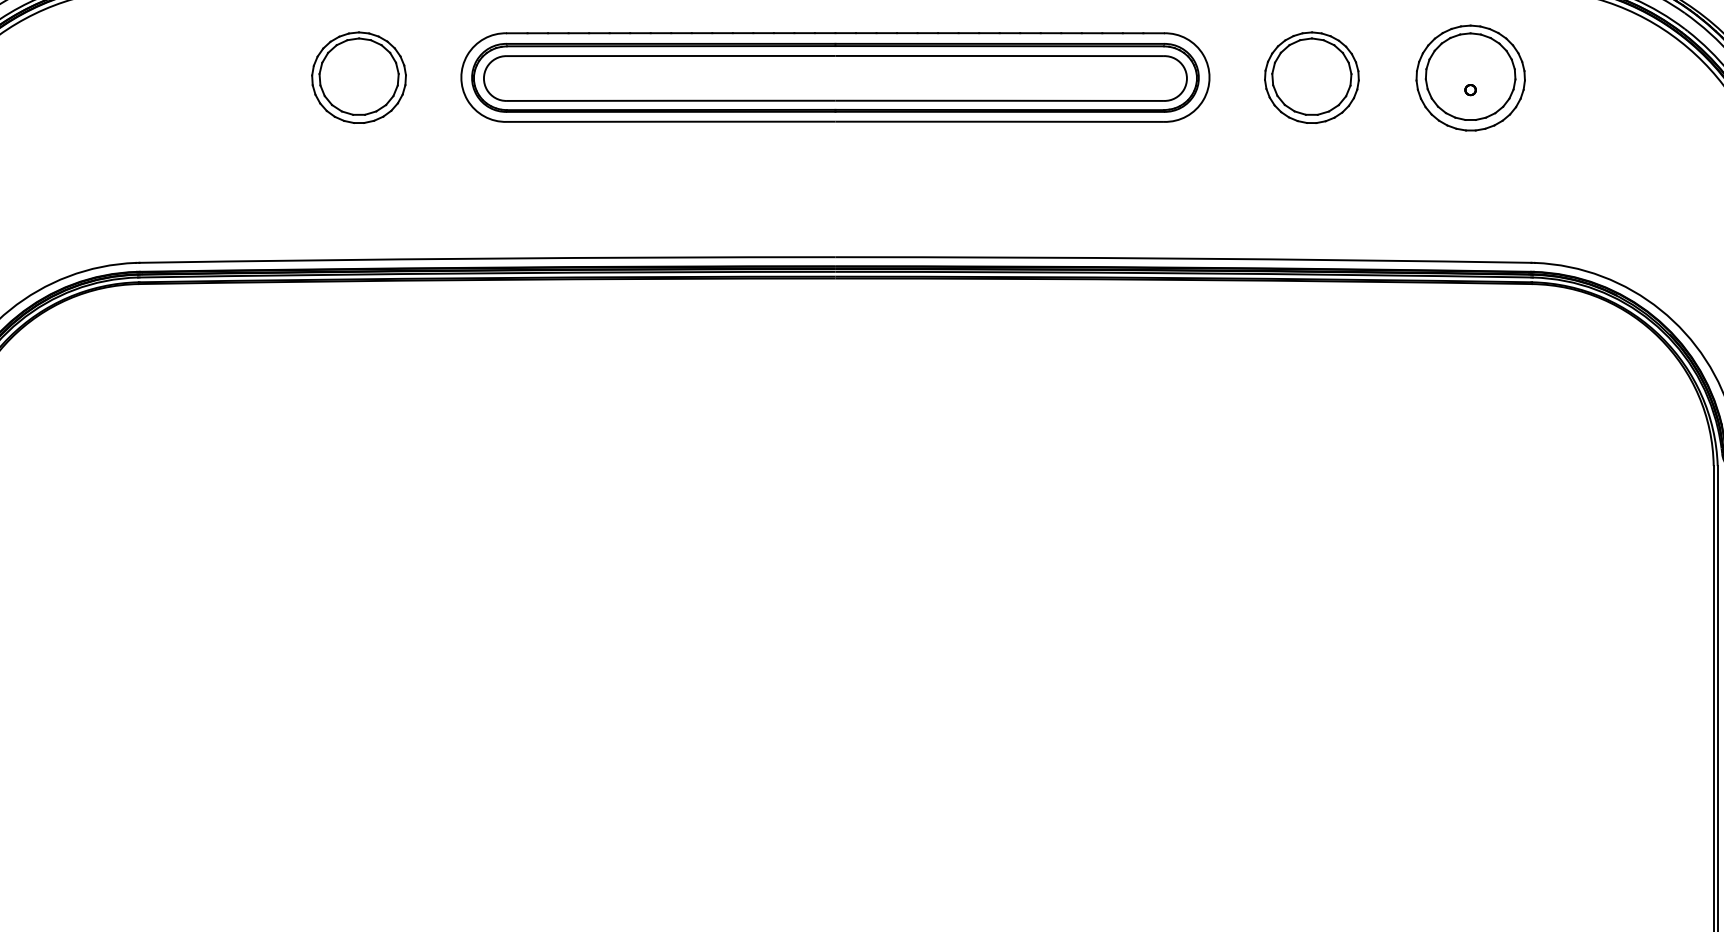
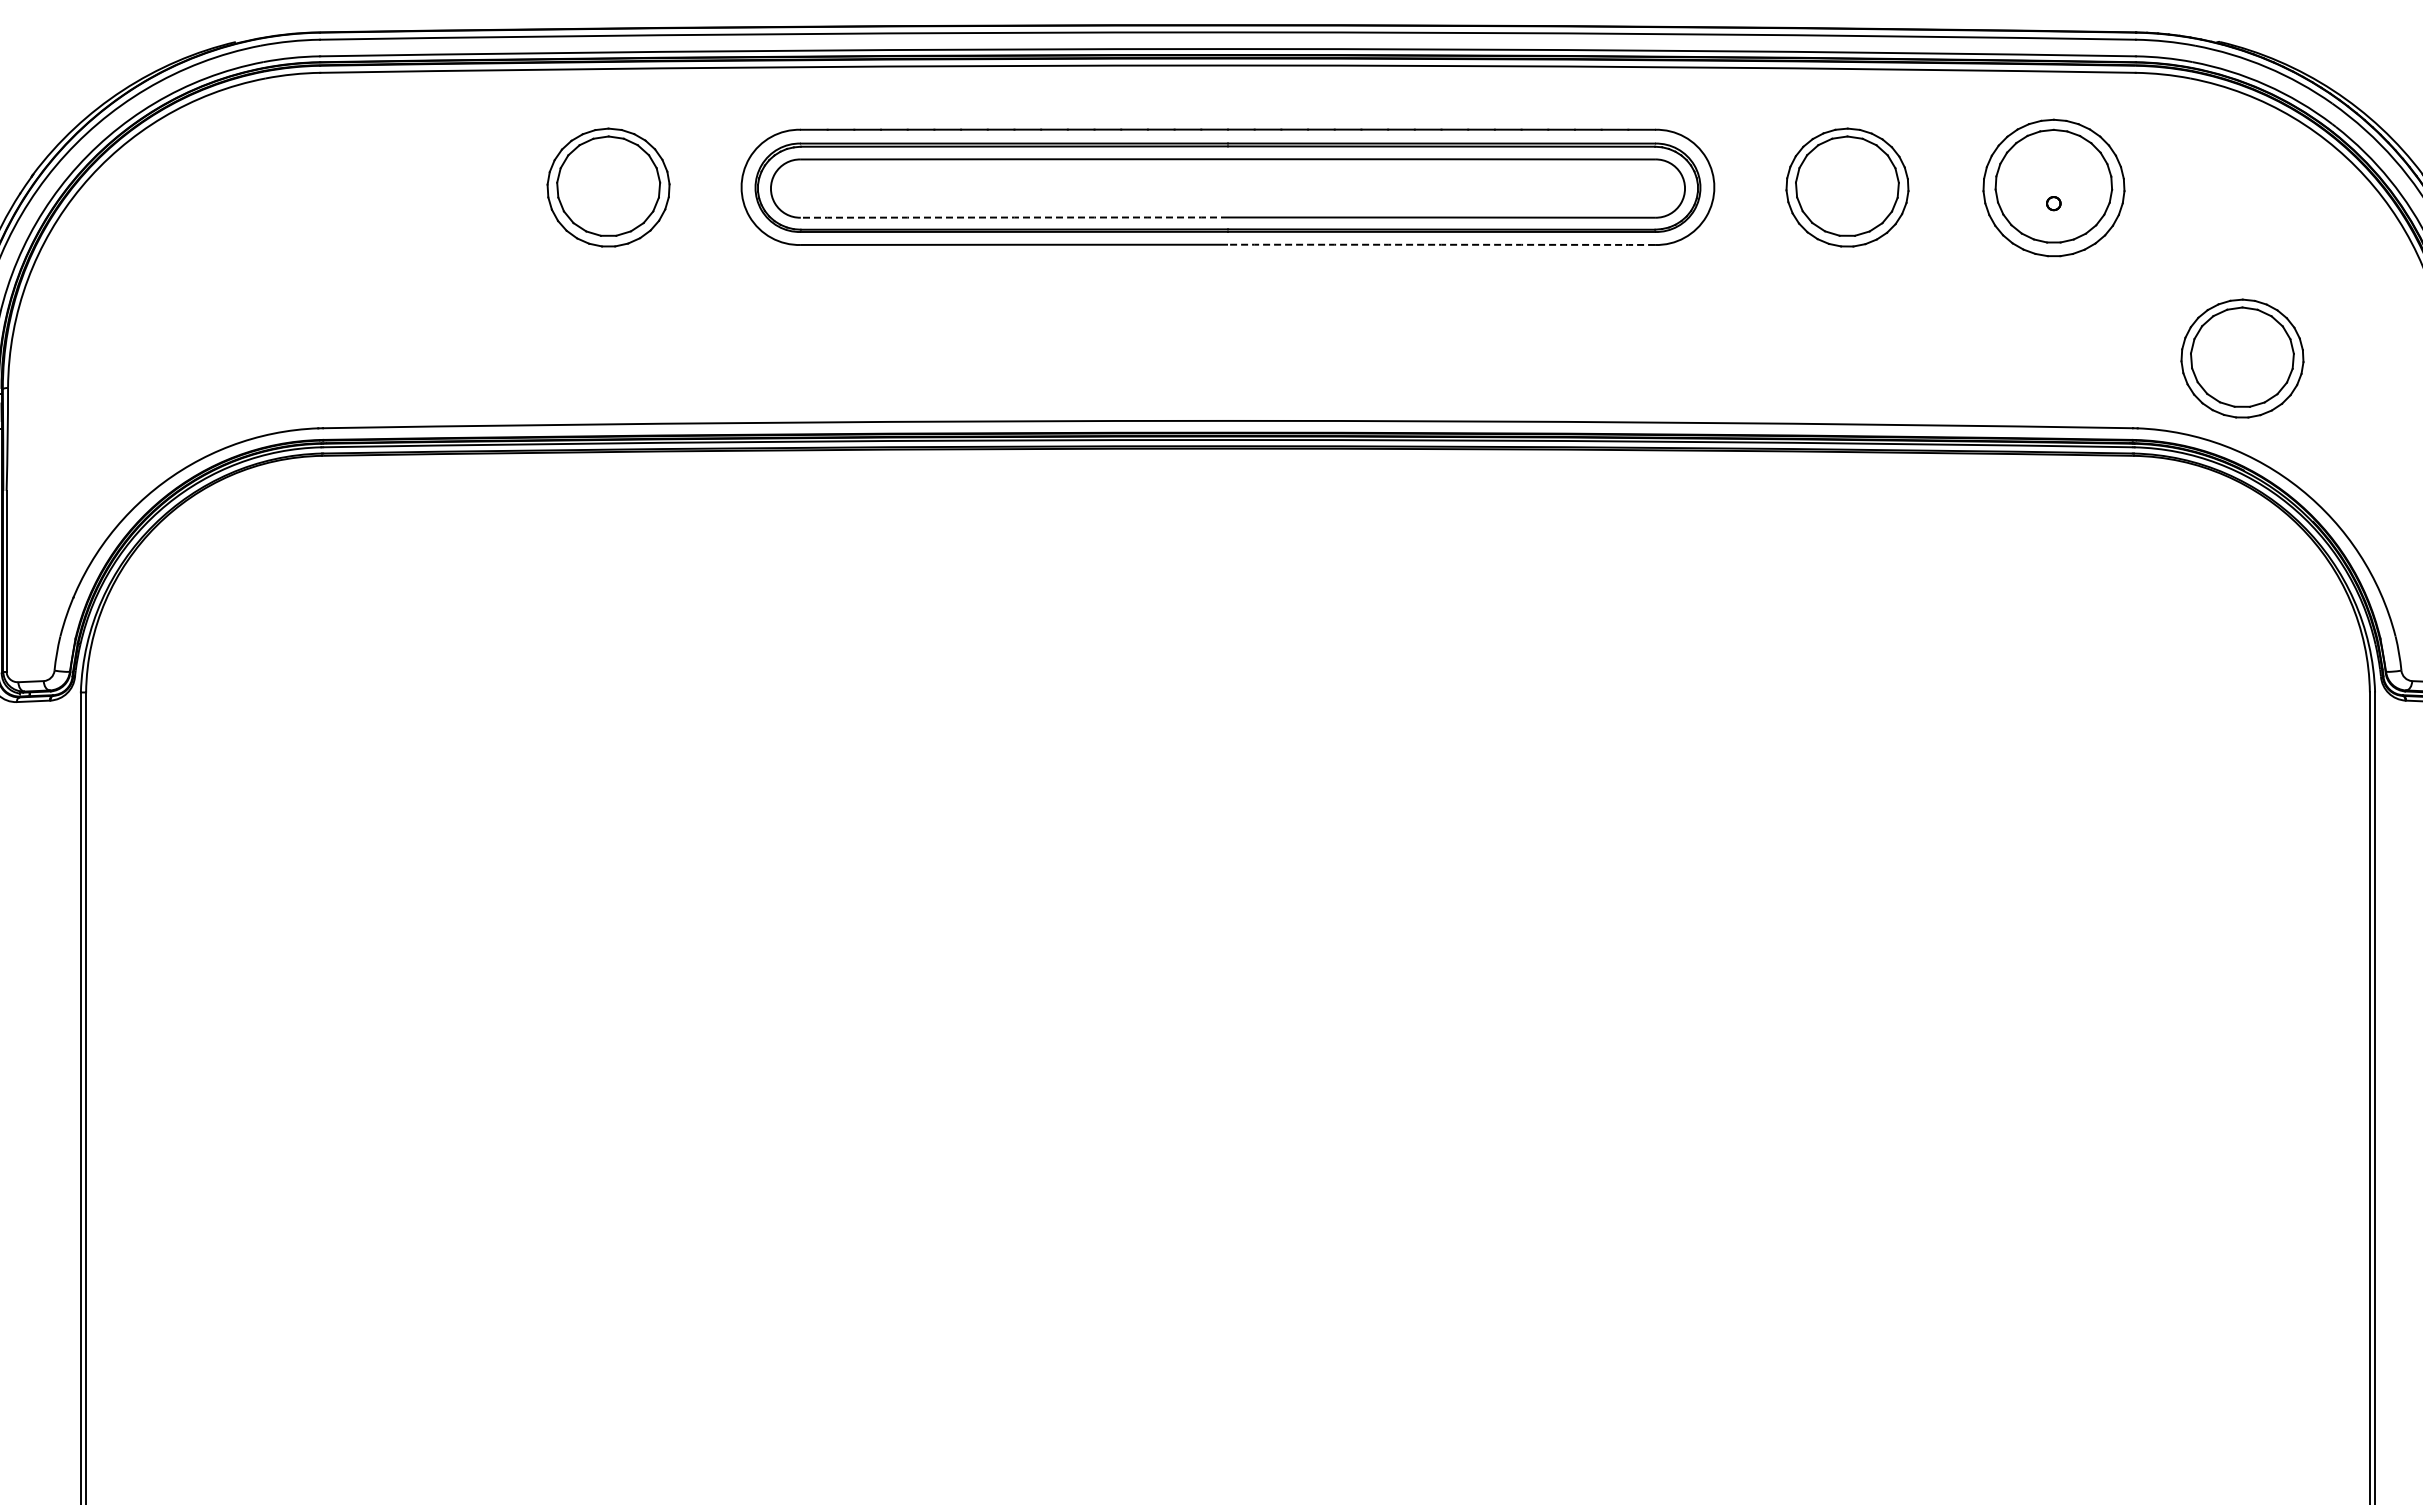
arc: (671, 100) -> (1014, 217), solid -> dashed
arc: (999, 121) -> (1441, 244), solid -> dashed
part: (1615, 209) -> (2242, 358), added

